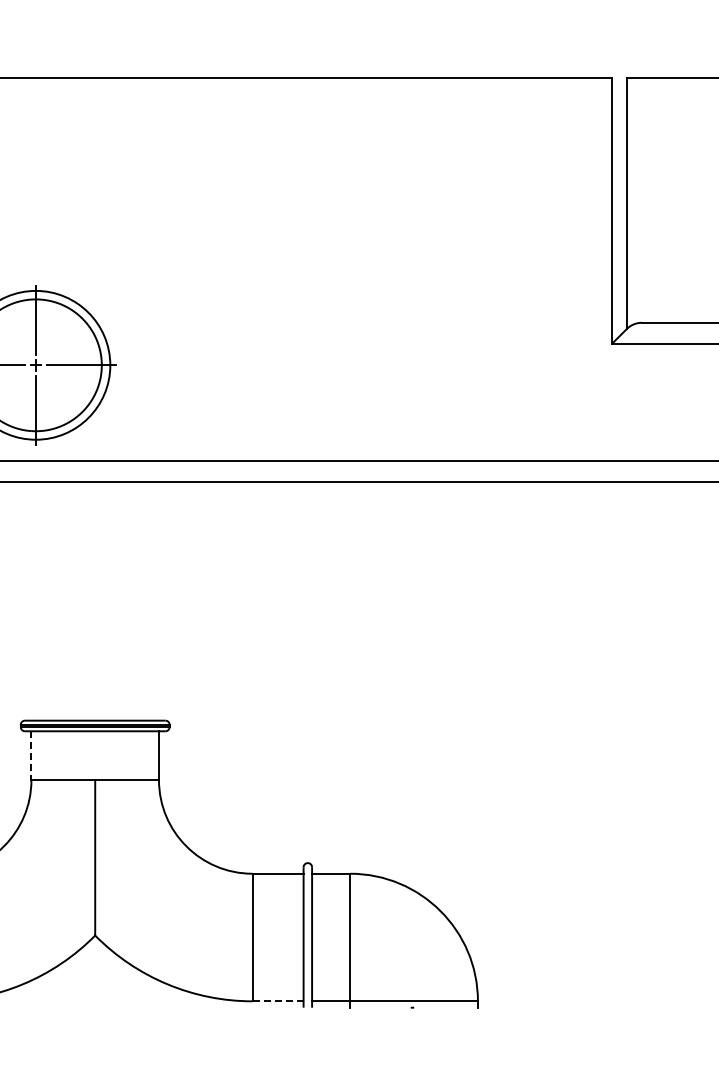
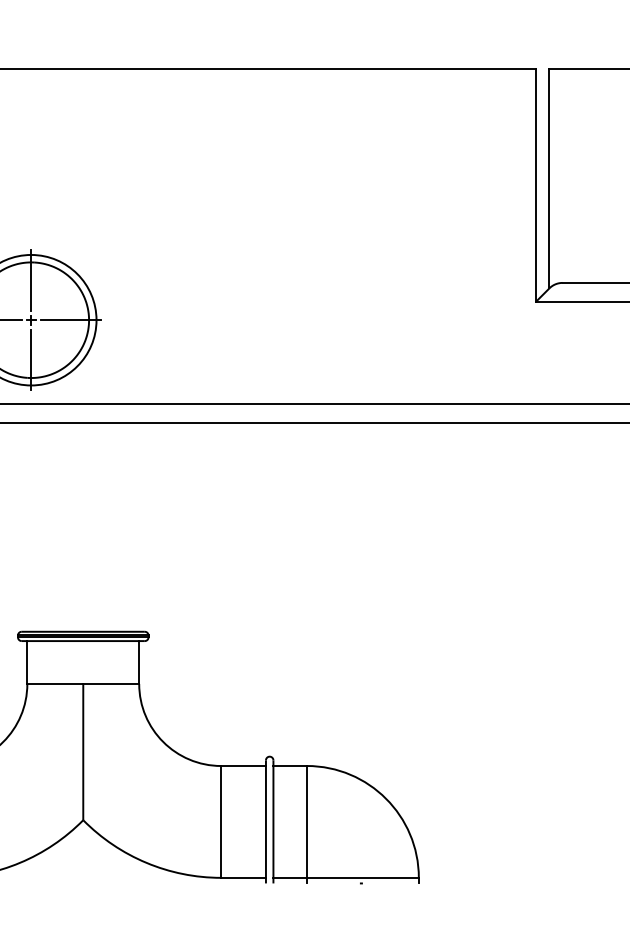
line: (31, 756) -> (27, 663), dashed -> solid
line: (278, 1001) -> (243, 878), dashed -> solid

